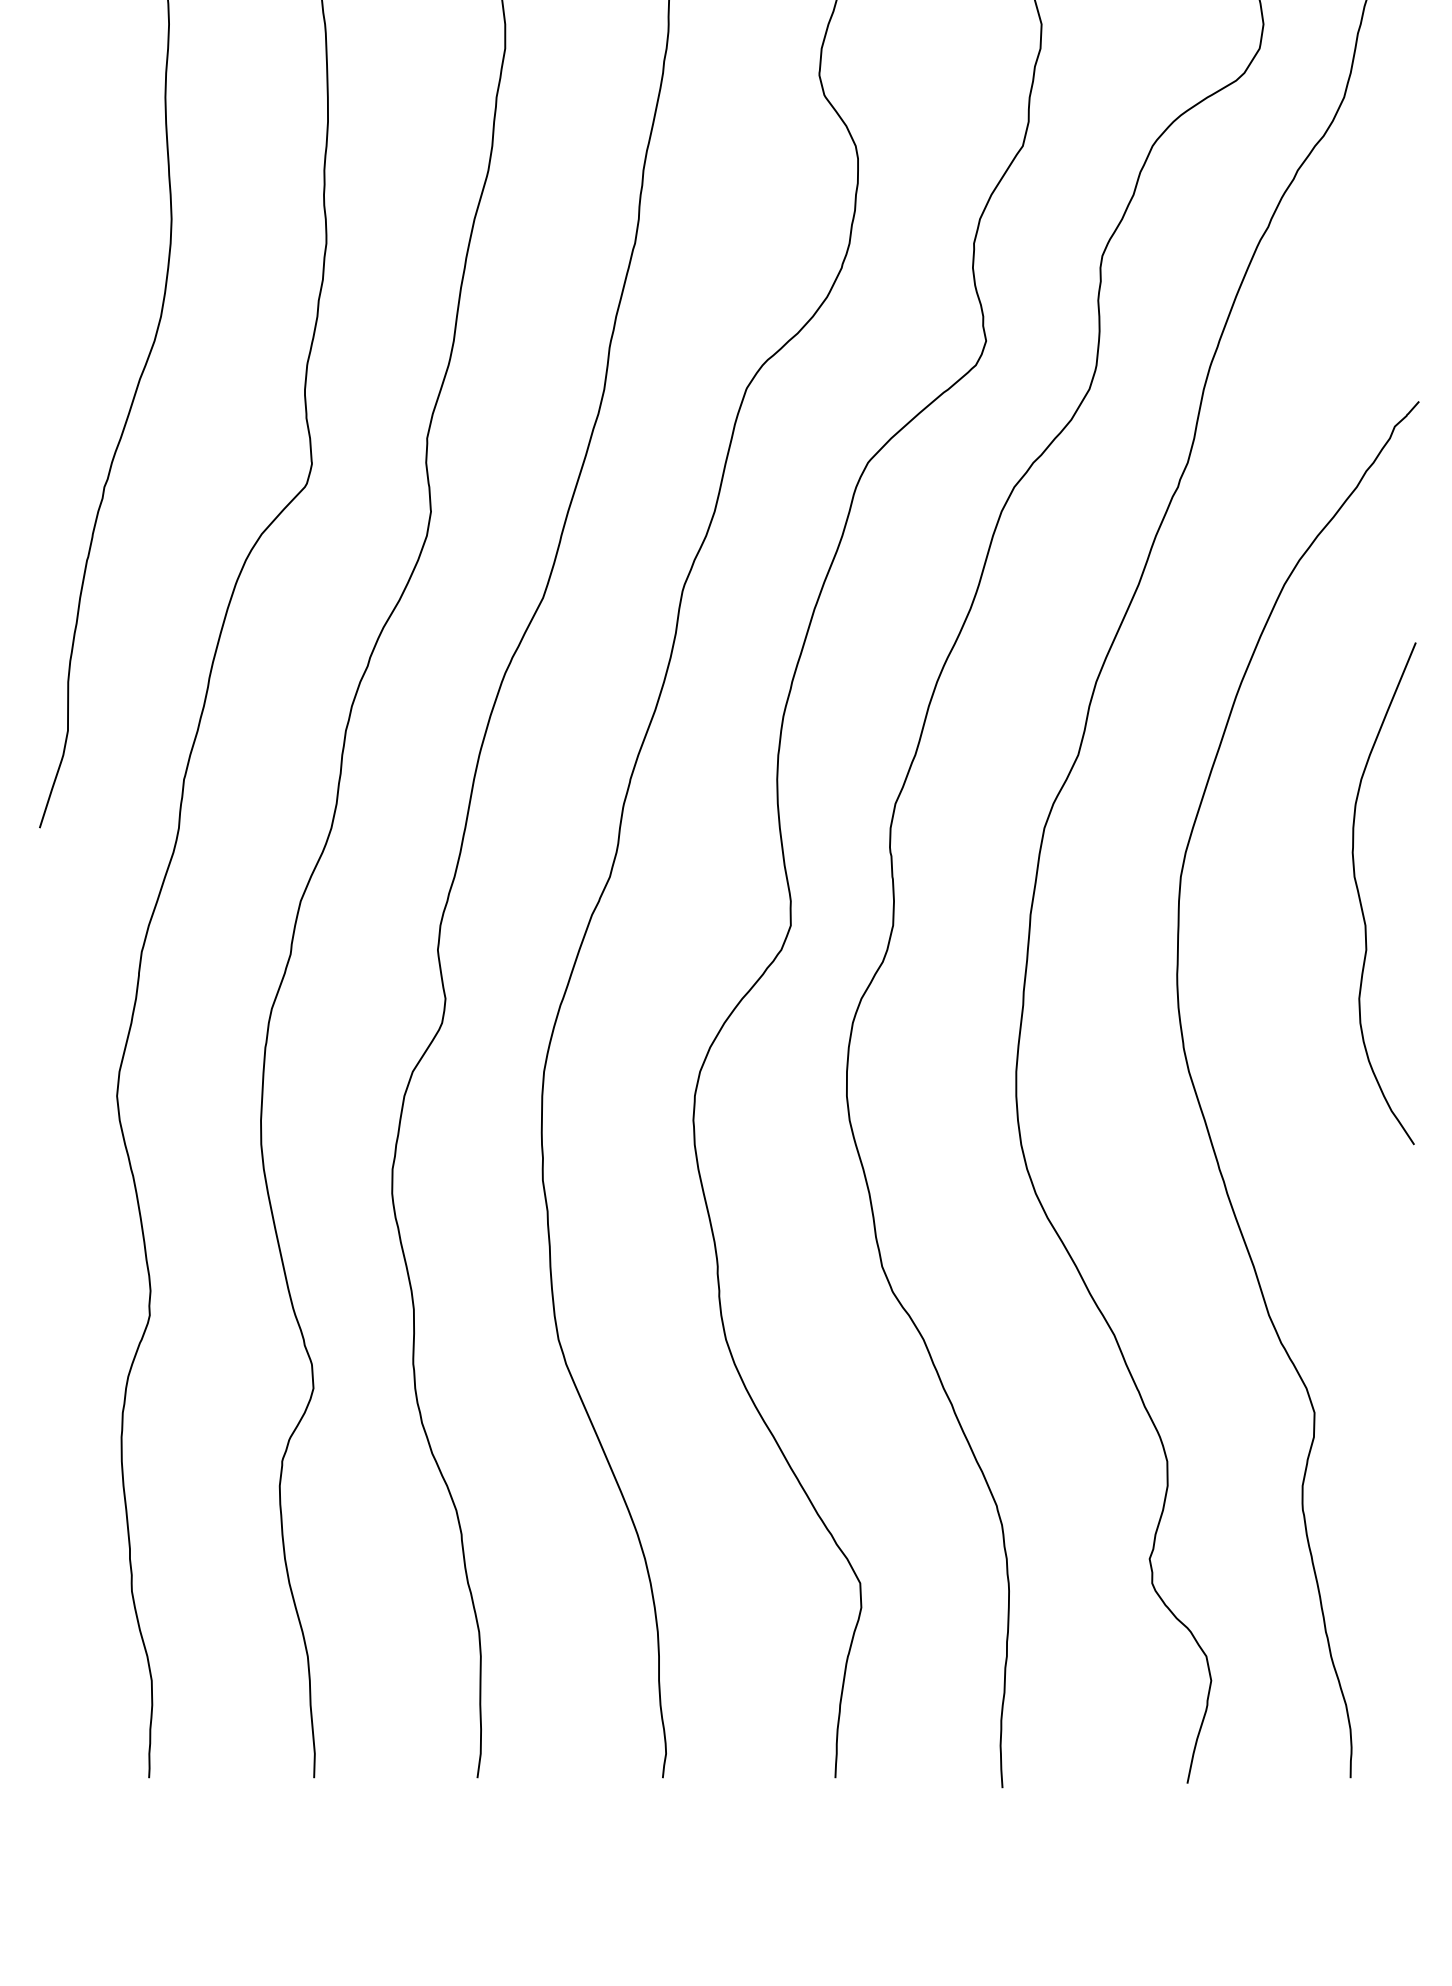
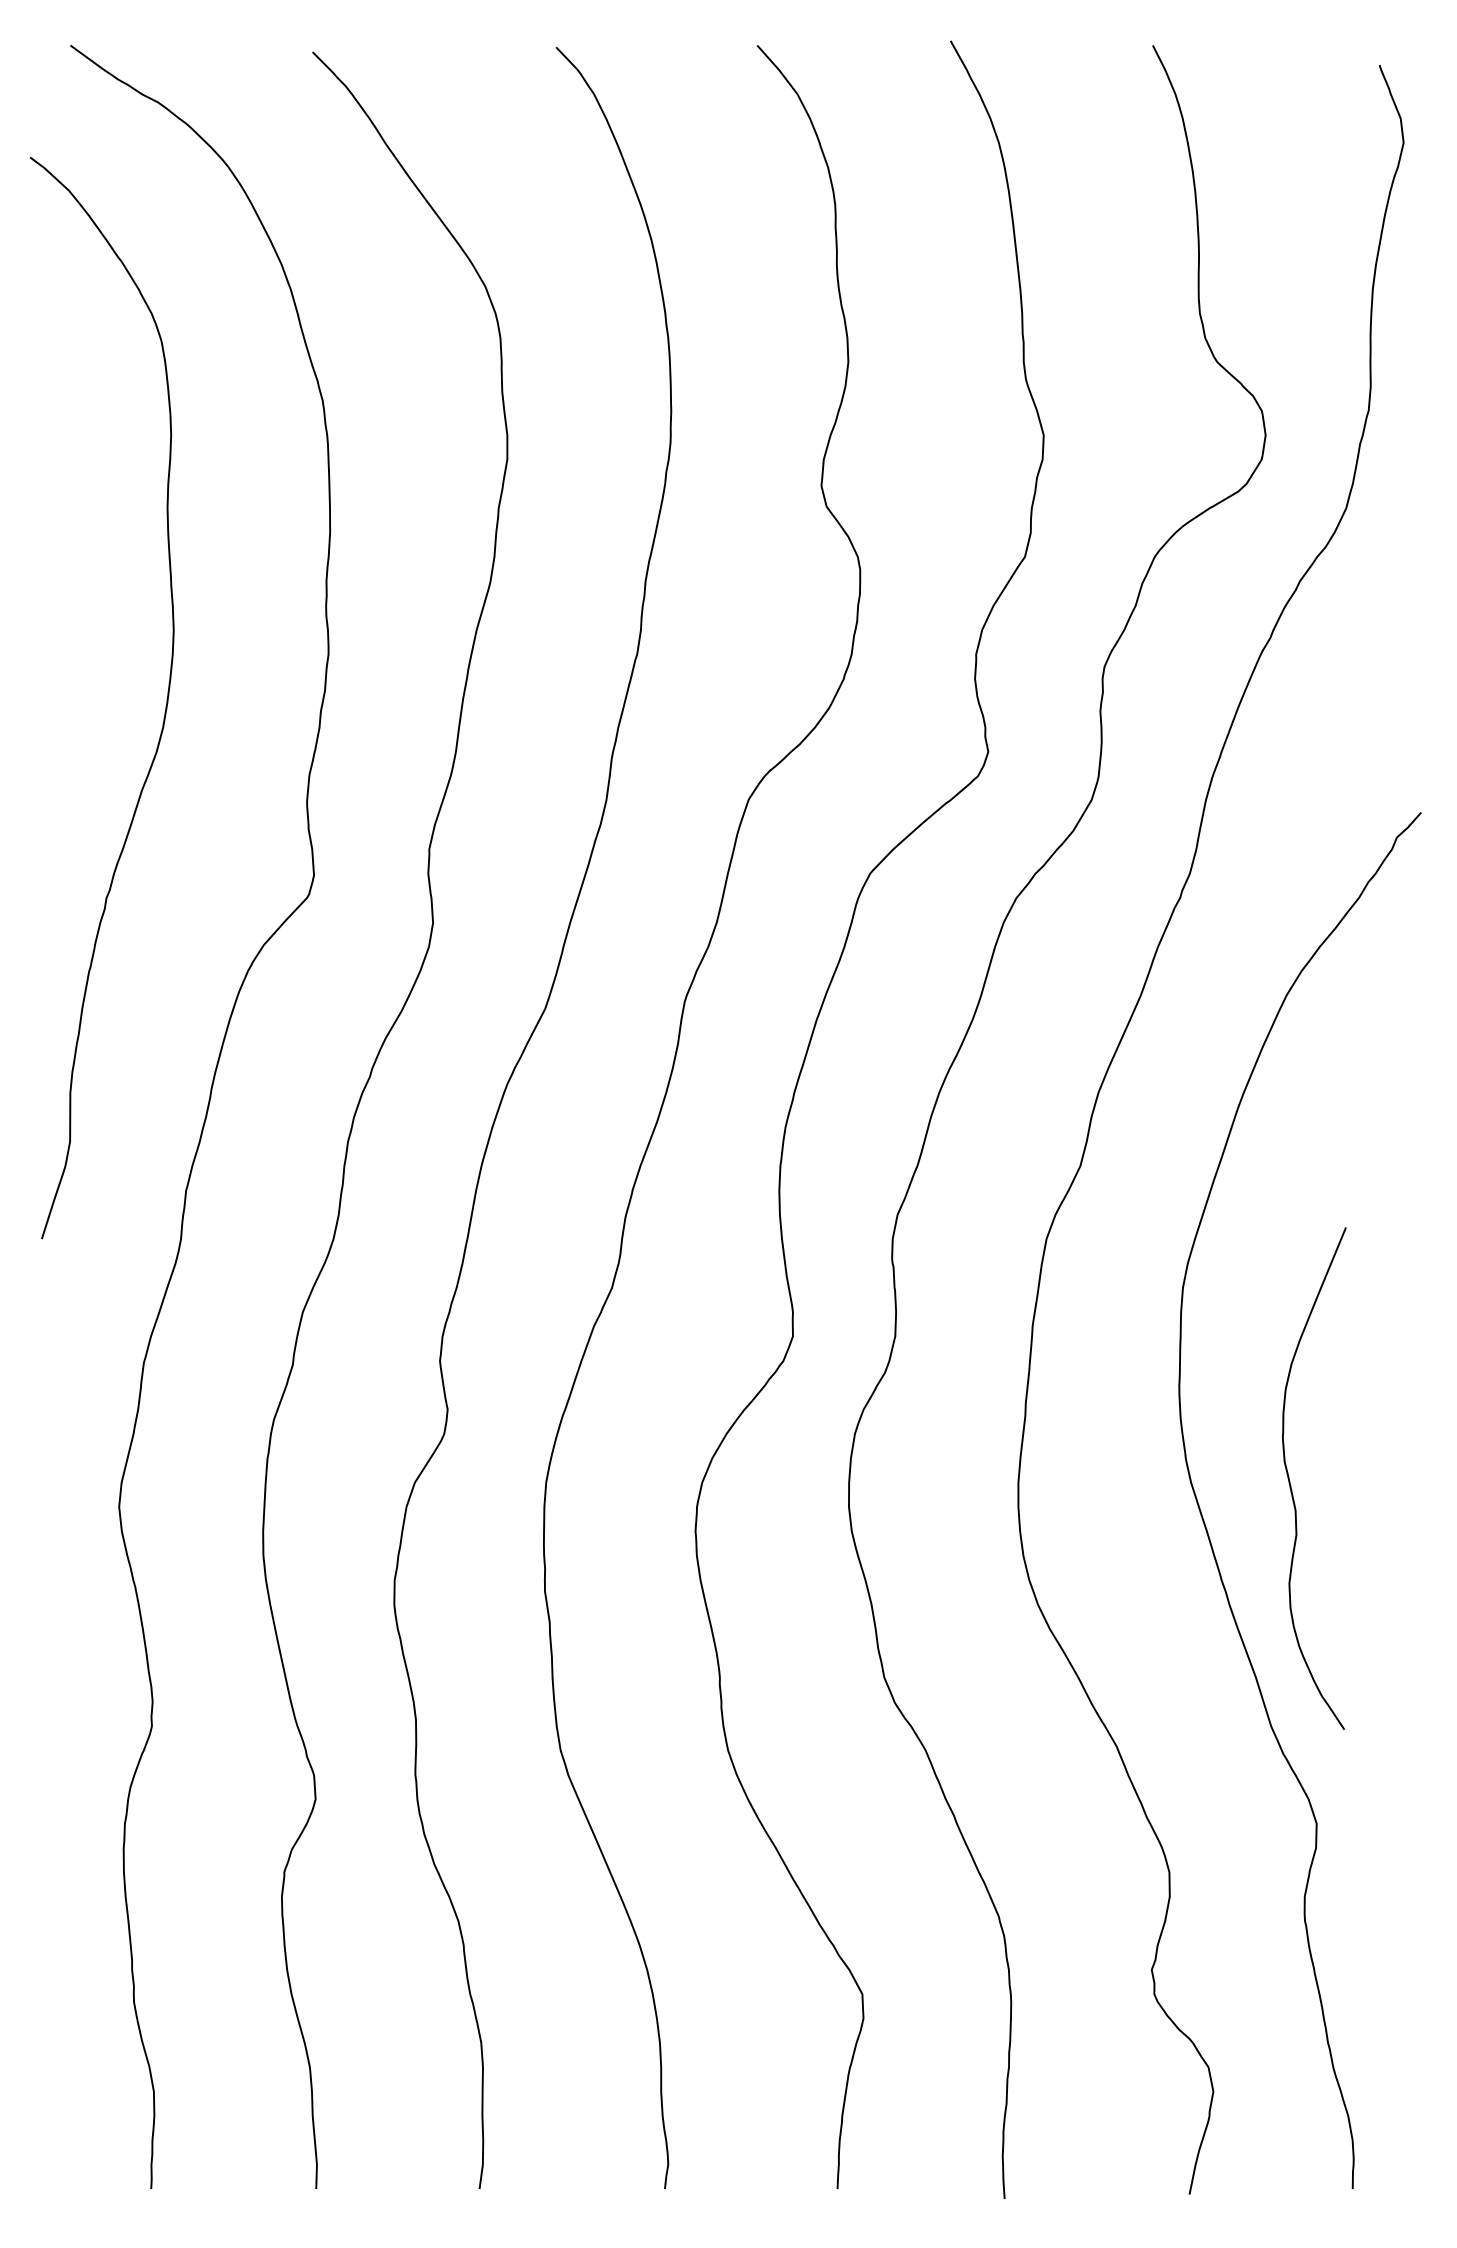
curve: (1361, 900) -> (1291, 1485), moved

